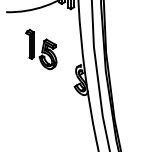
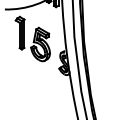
part: (40, 49) -> (32, 39), size x1.43

